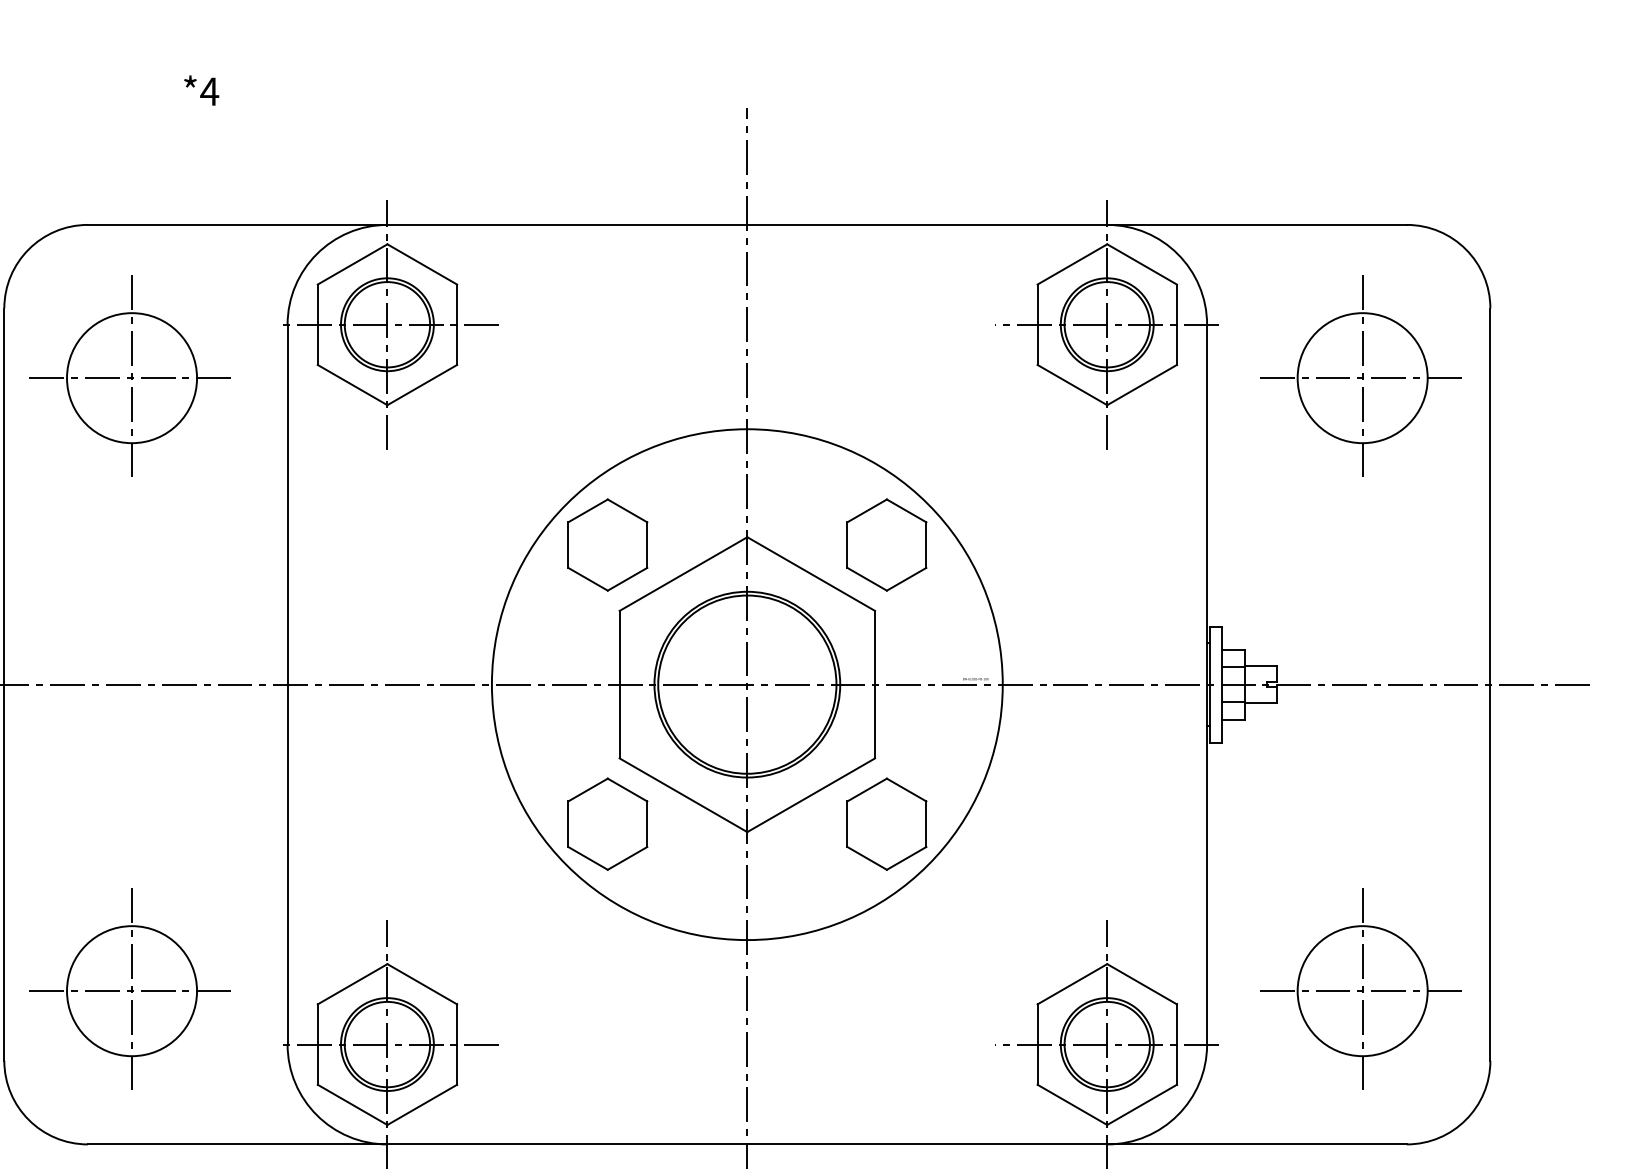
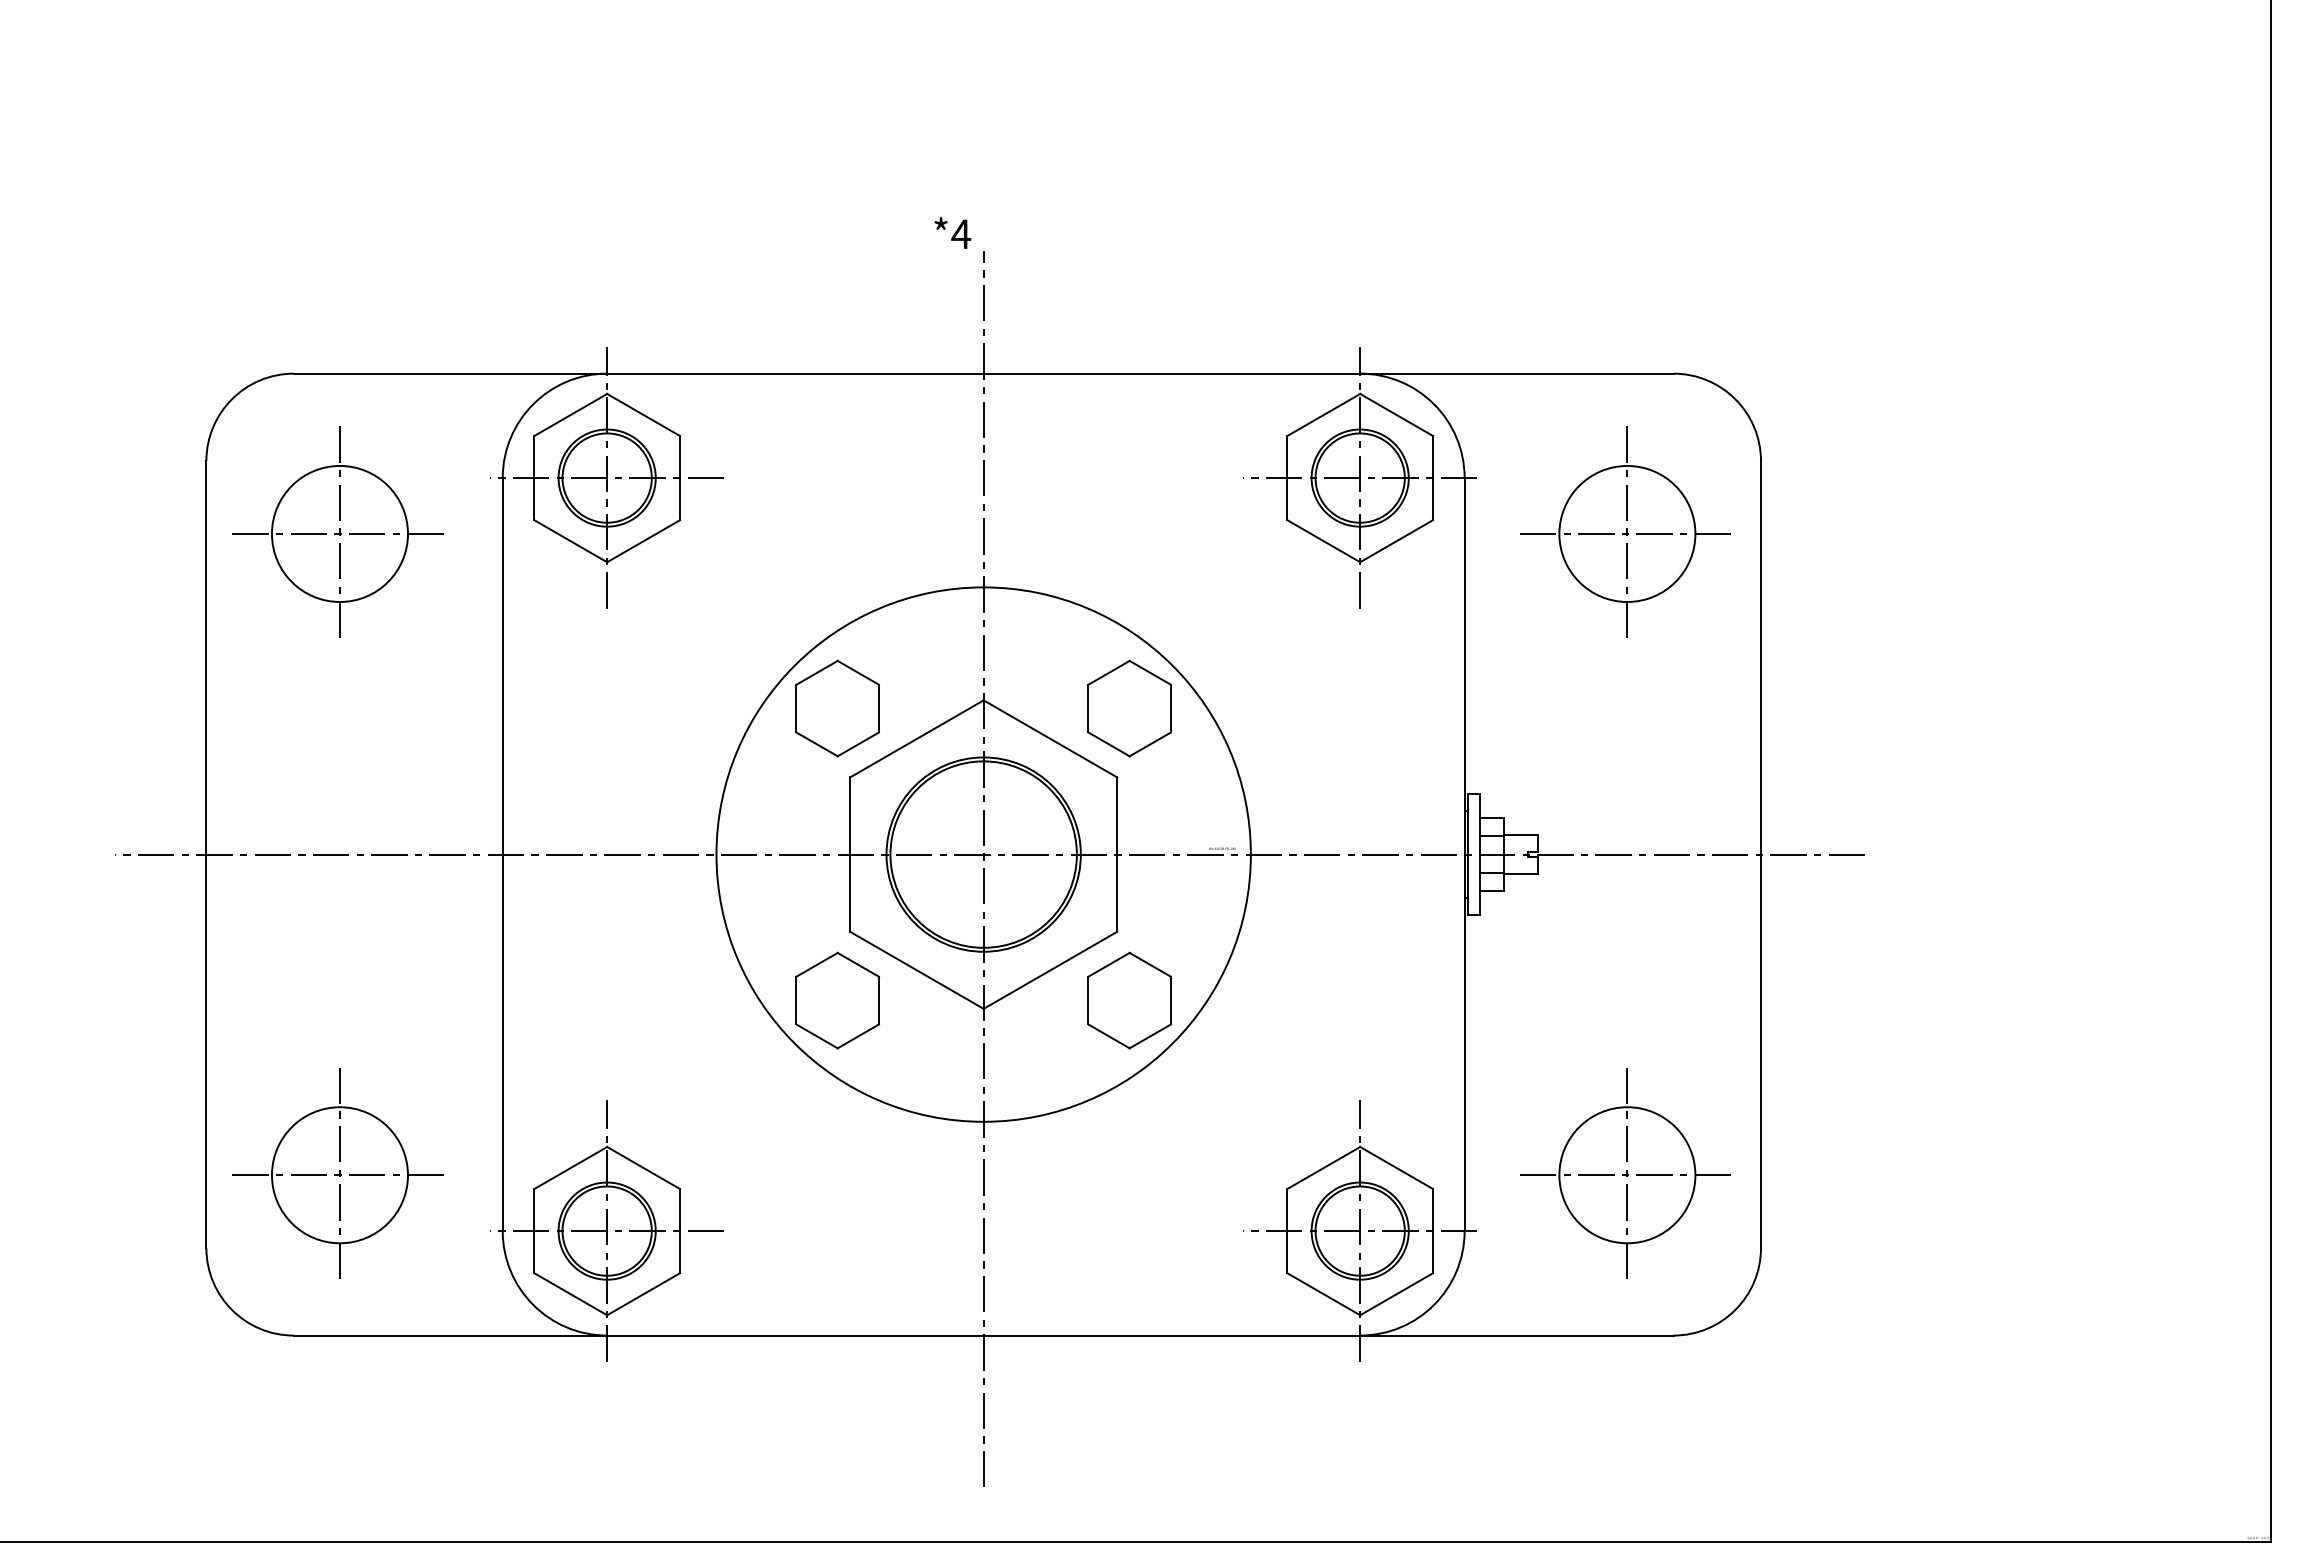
text: (201, 89) -> (952, 232), moved

